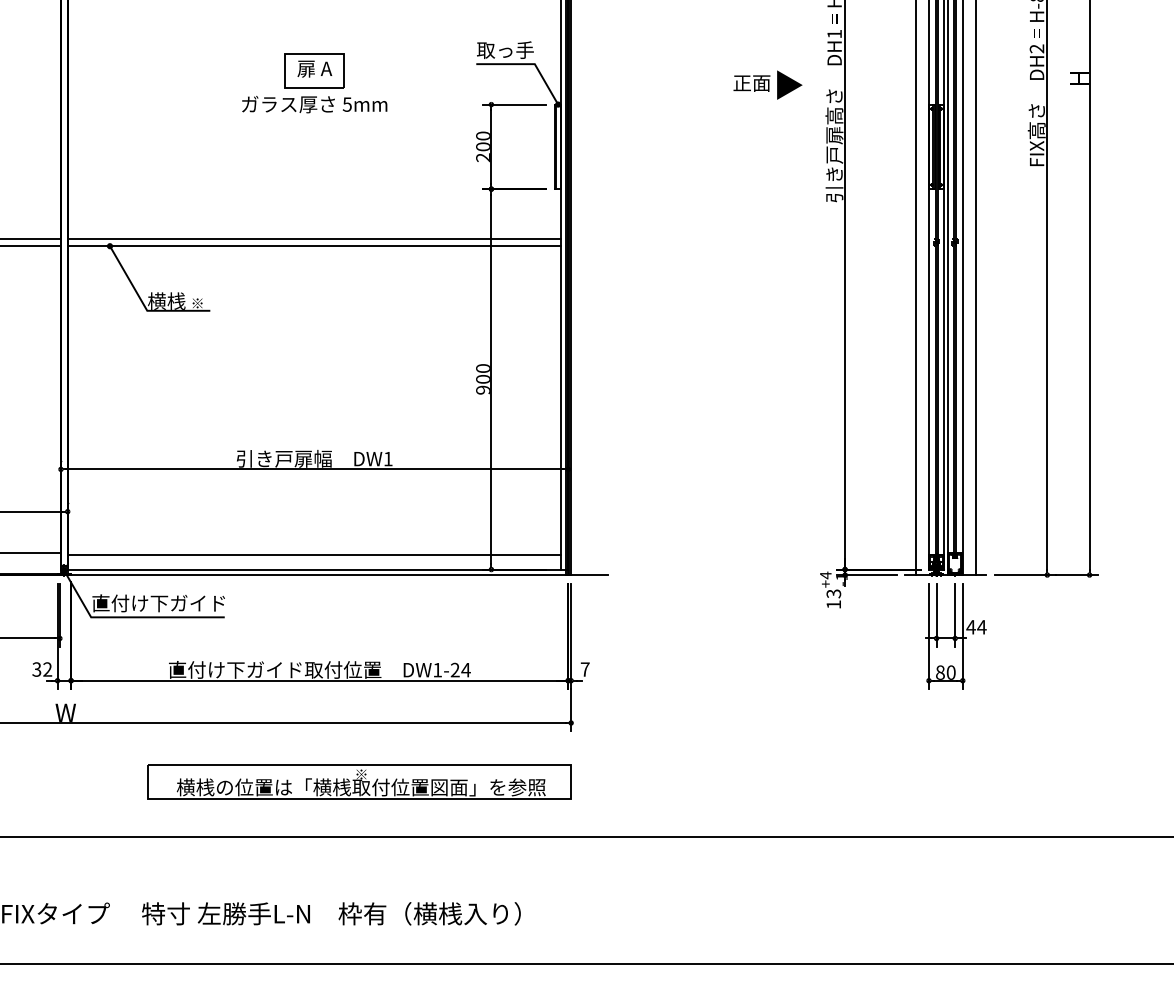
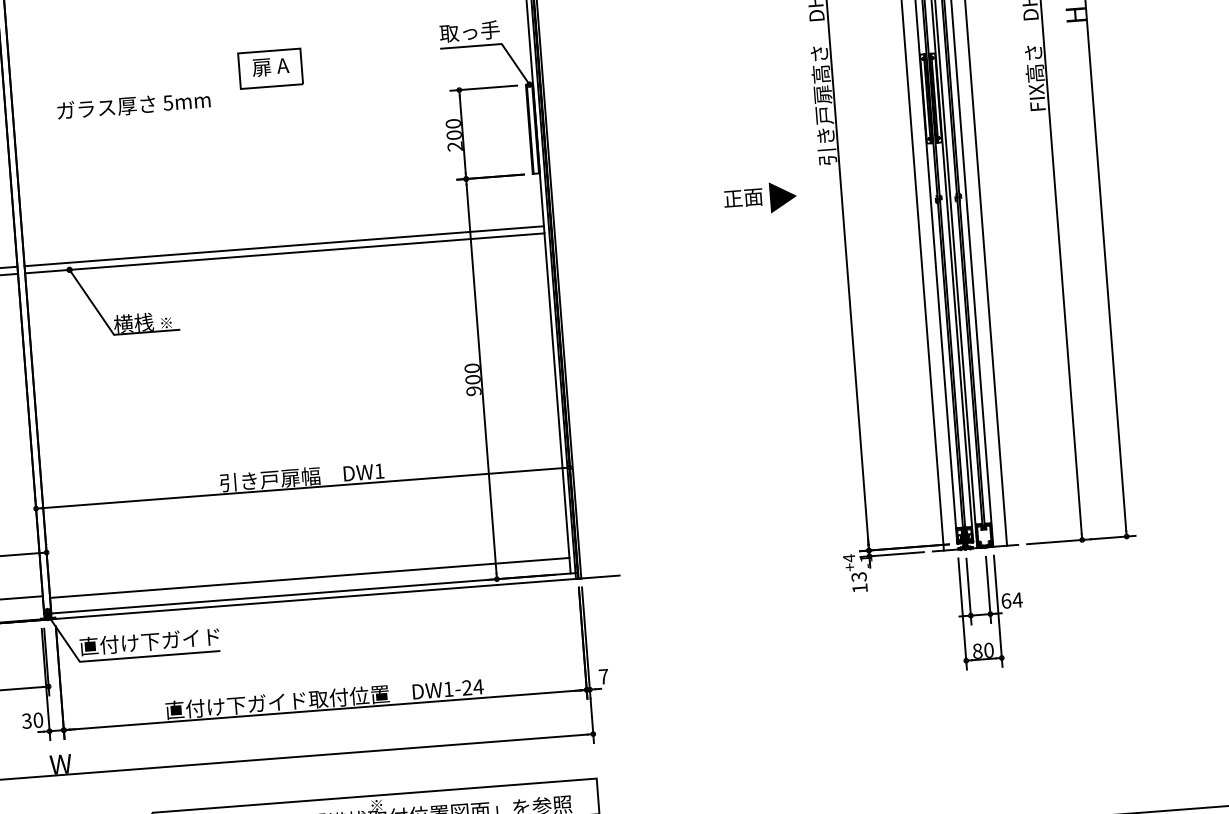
text: (767, 84) -> (759, 198), moved
text: (314, 104) -> (133, 105), moved
text: (970, 627) -> (1005, 601), 44 -> 64
text: (47, 669) -> (38, 720), 32 -> 30

